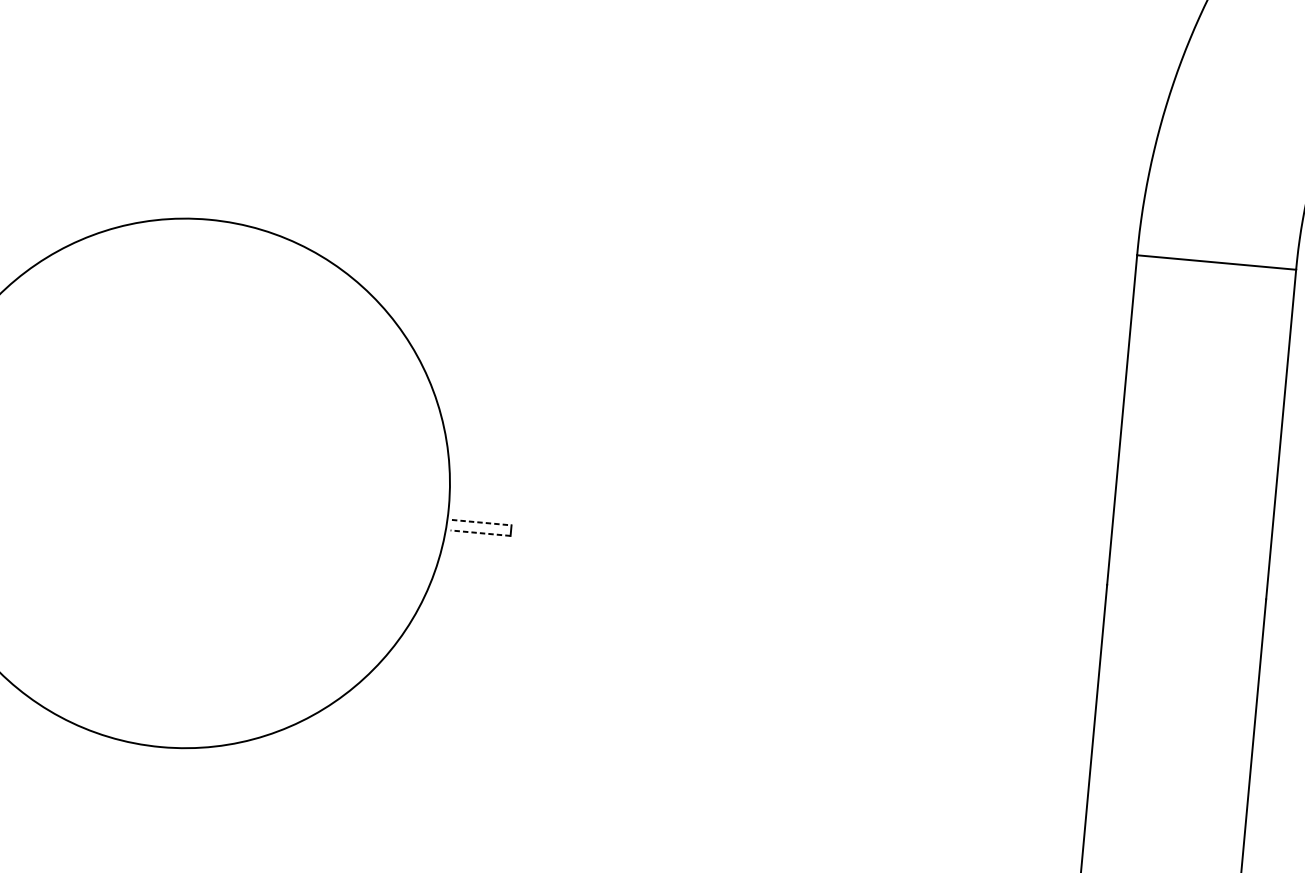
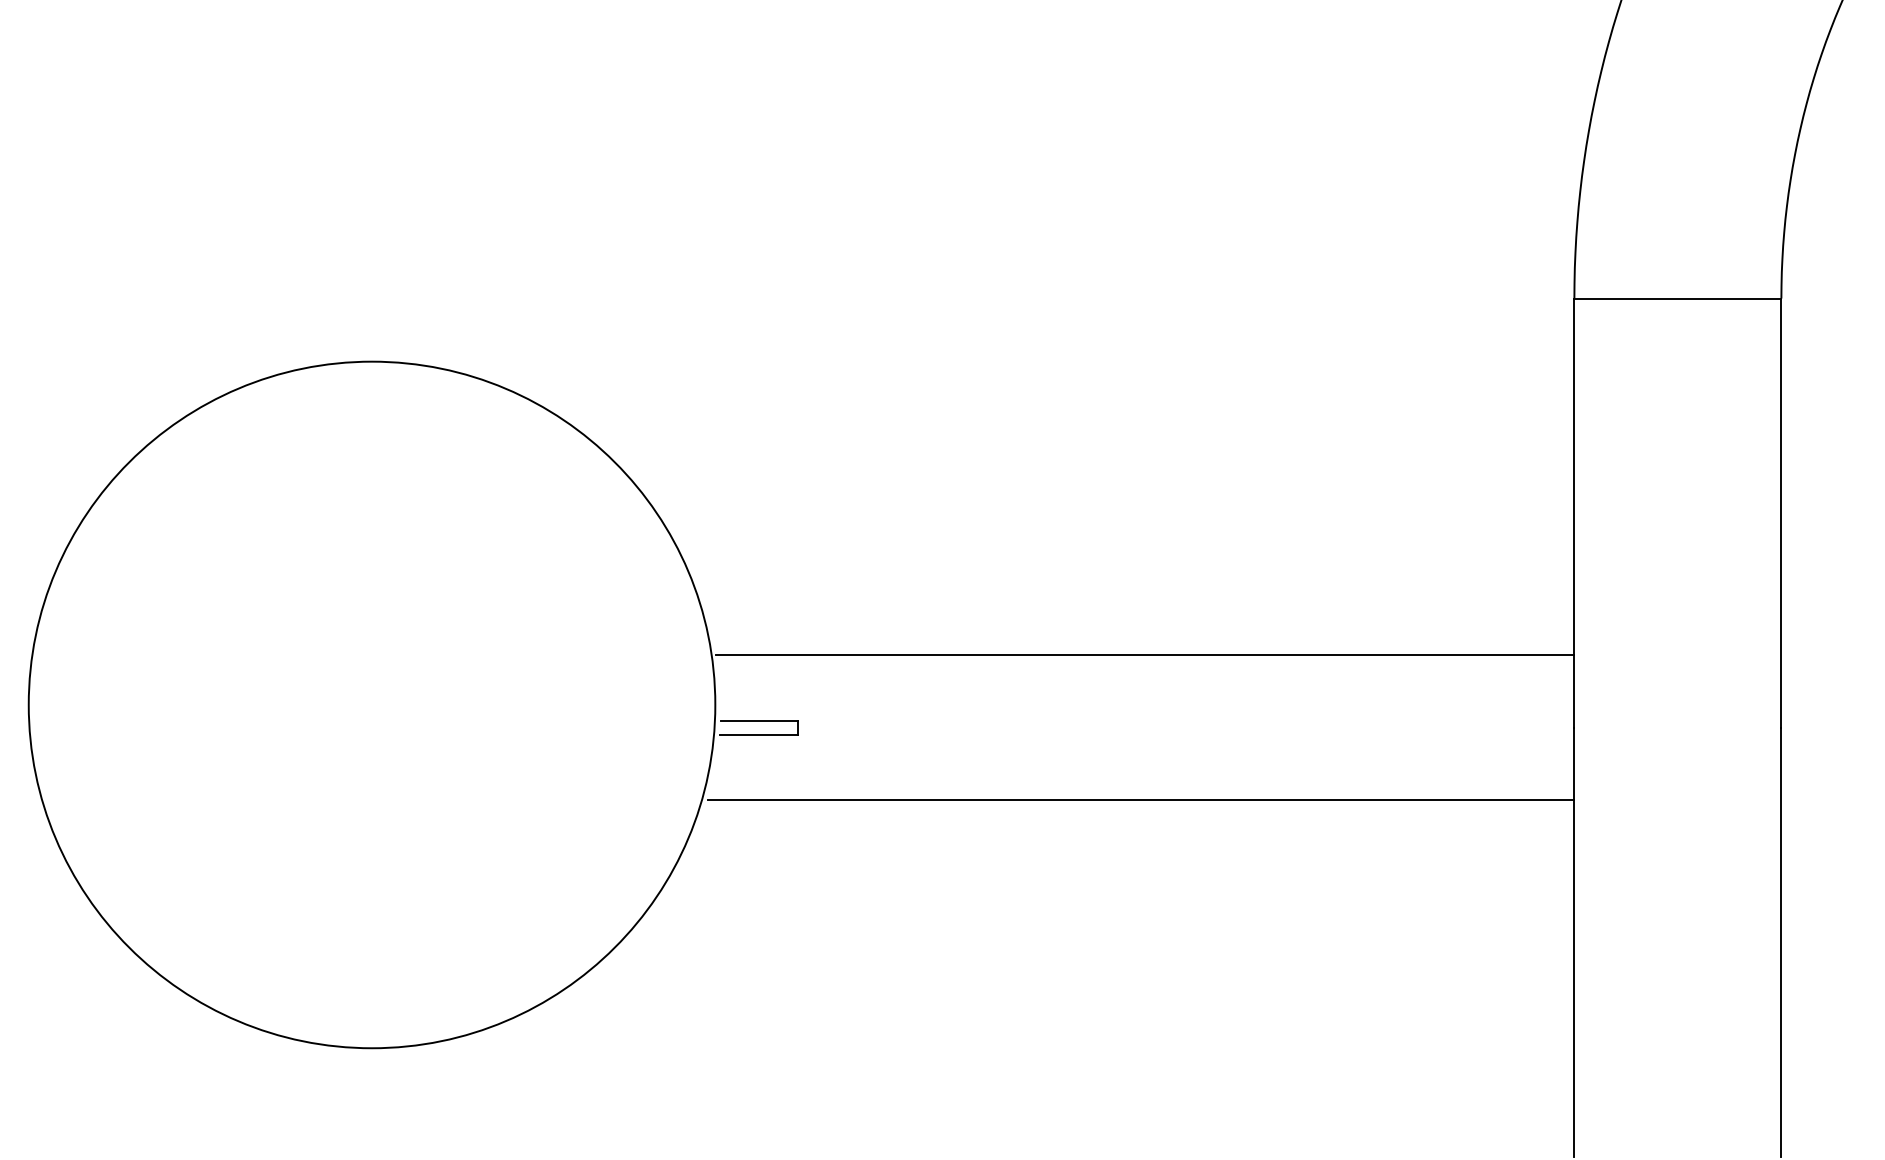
line: (782, 498) -> (1145, 654), added
line: (481, 522) -> (759, 720), dashed -> solid
line: (479, 533) -> (758, 734), dashed -> solid
line: (768, 610) -> (1140, 800), added

